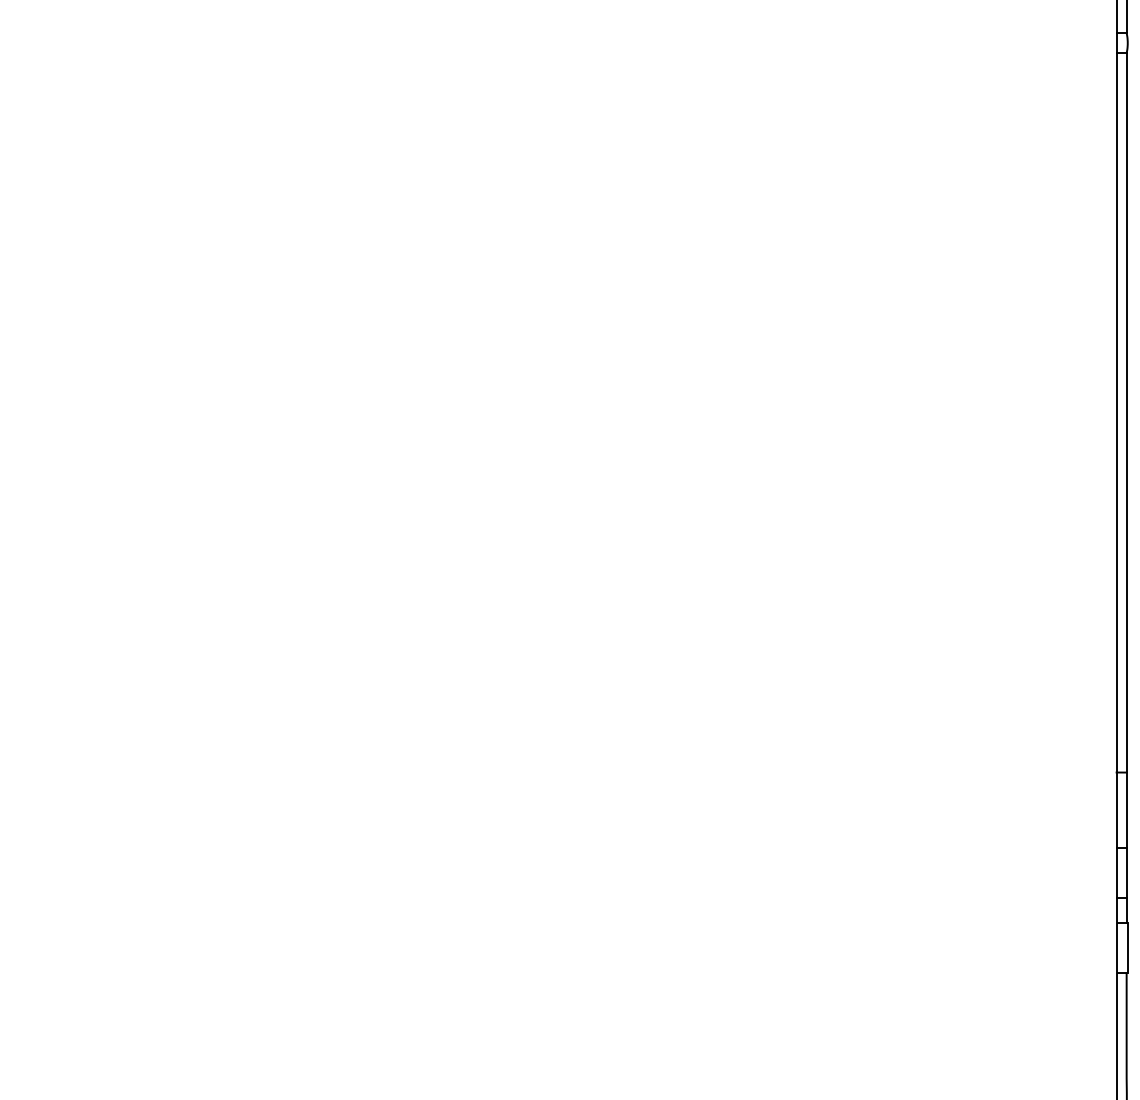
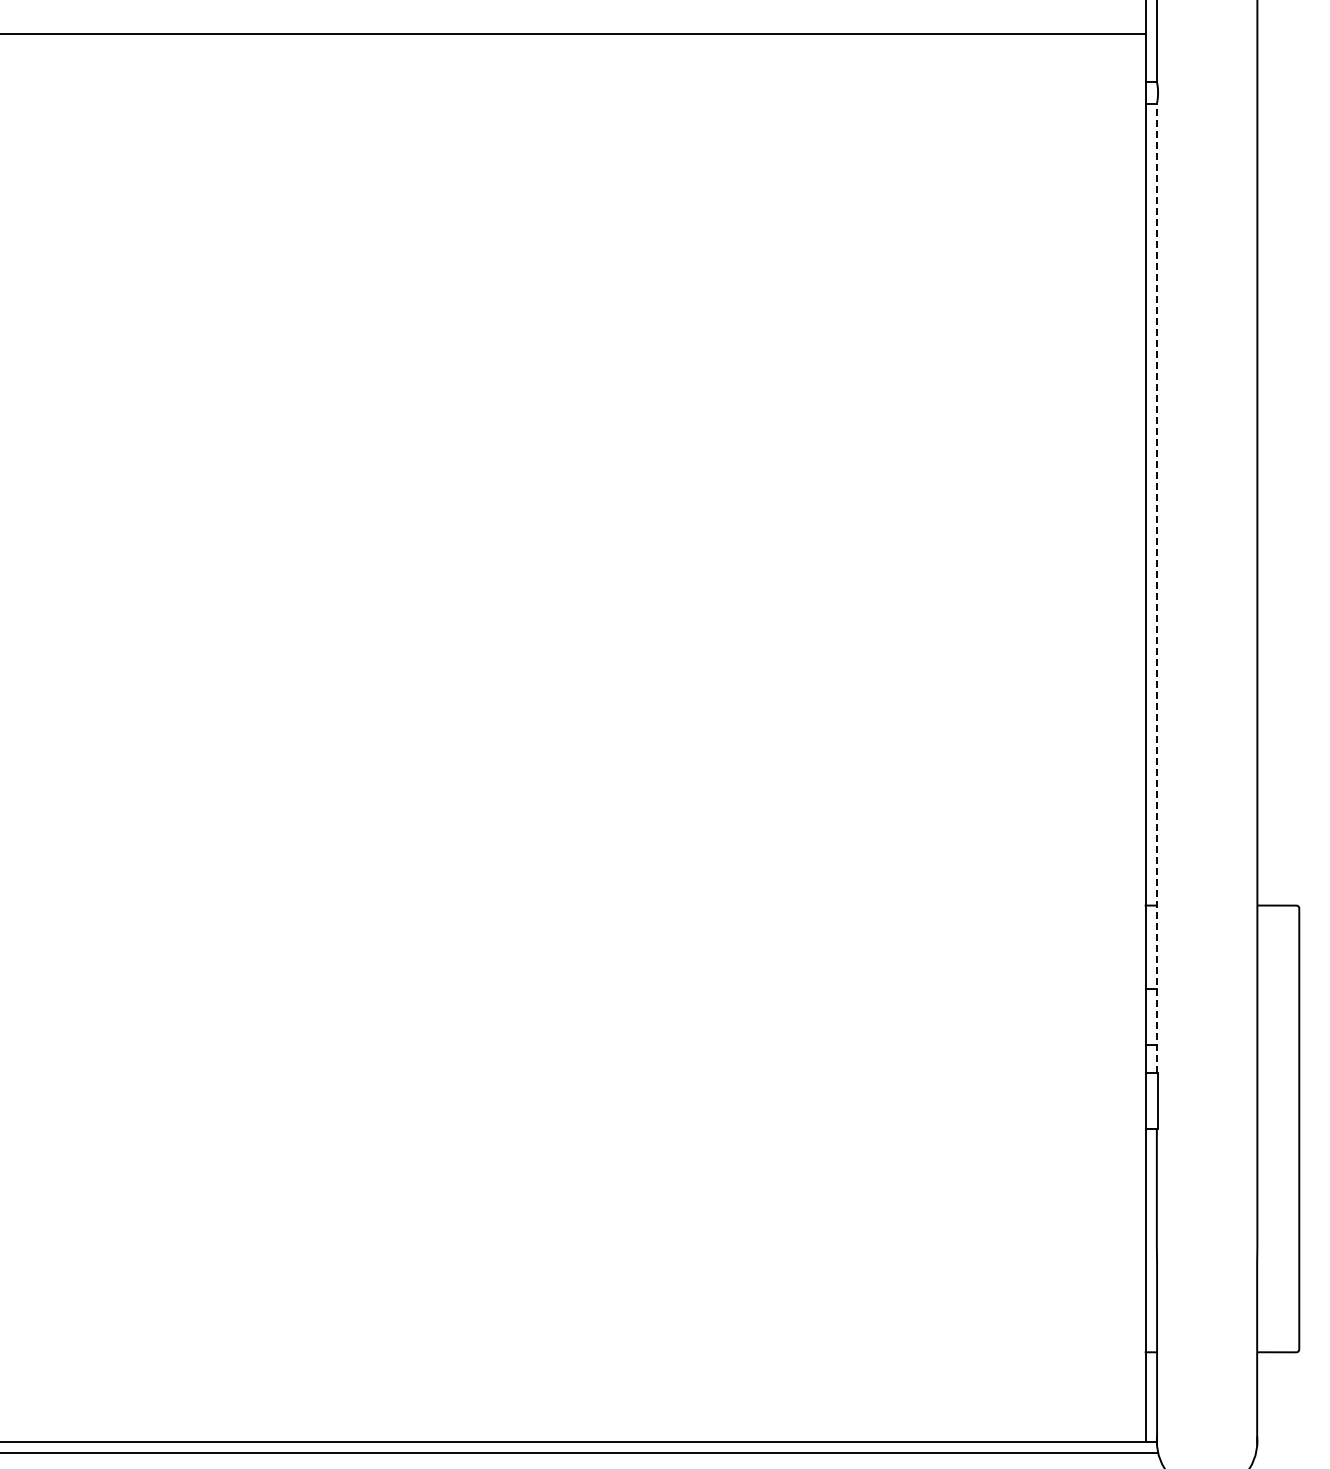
line: (1126, 487) -> (1156, 588), solid -> dashed

